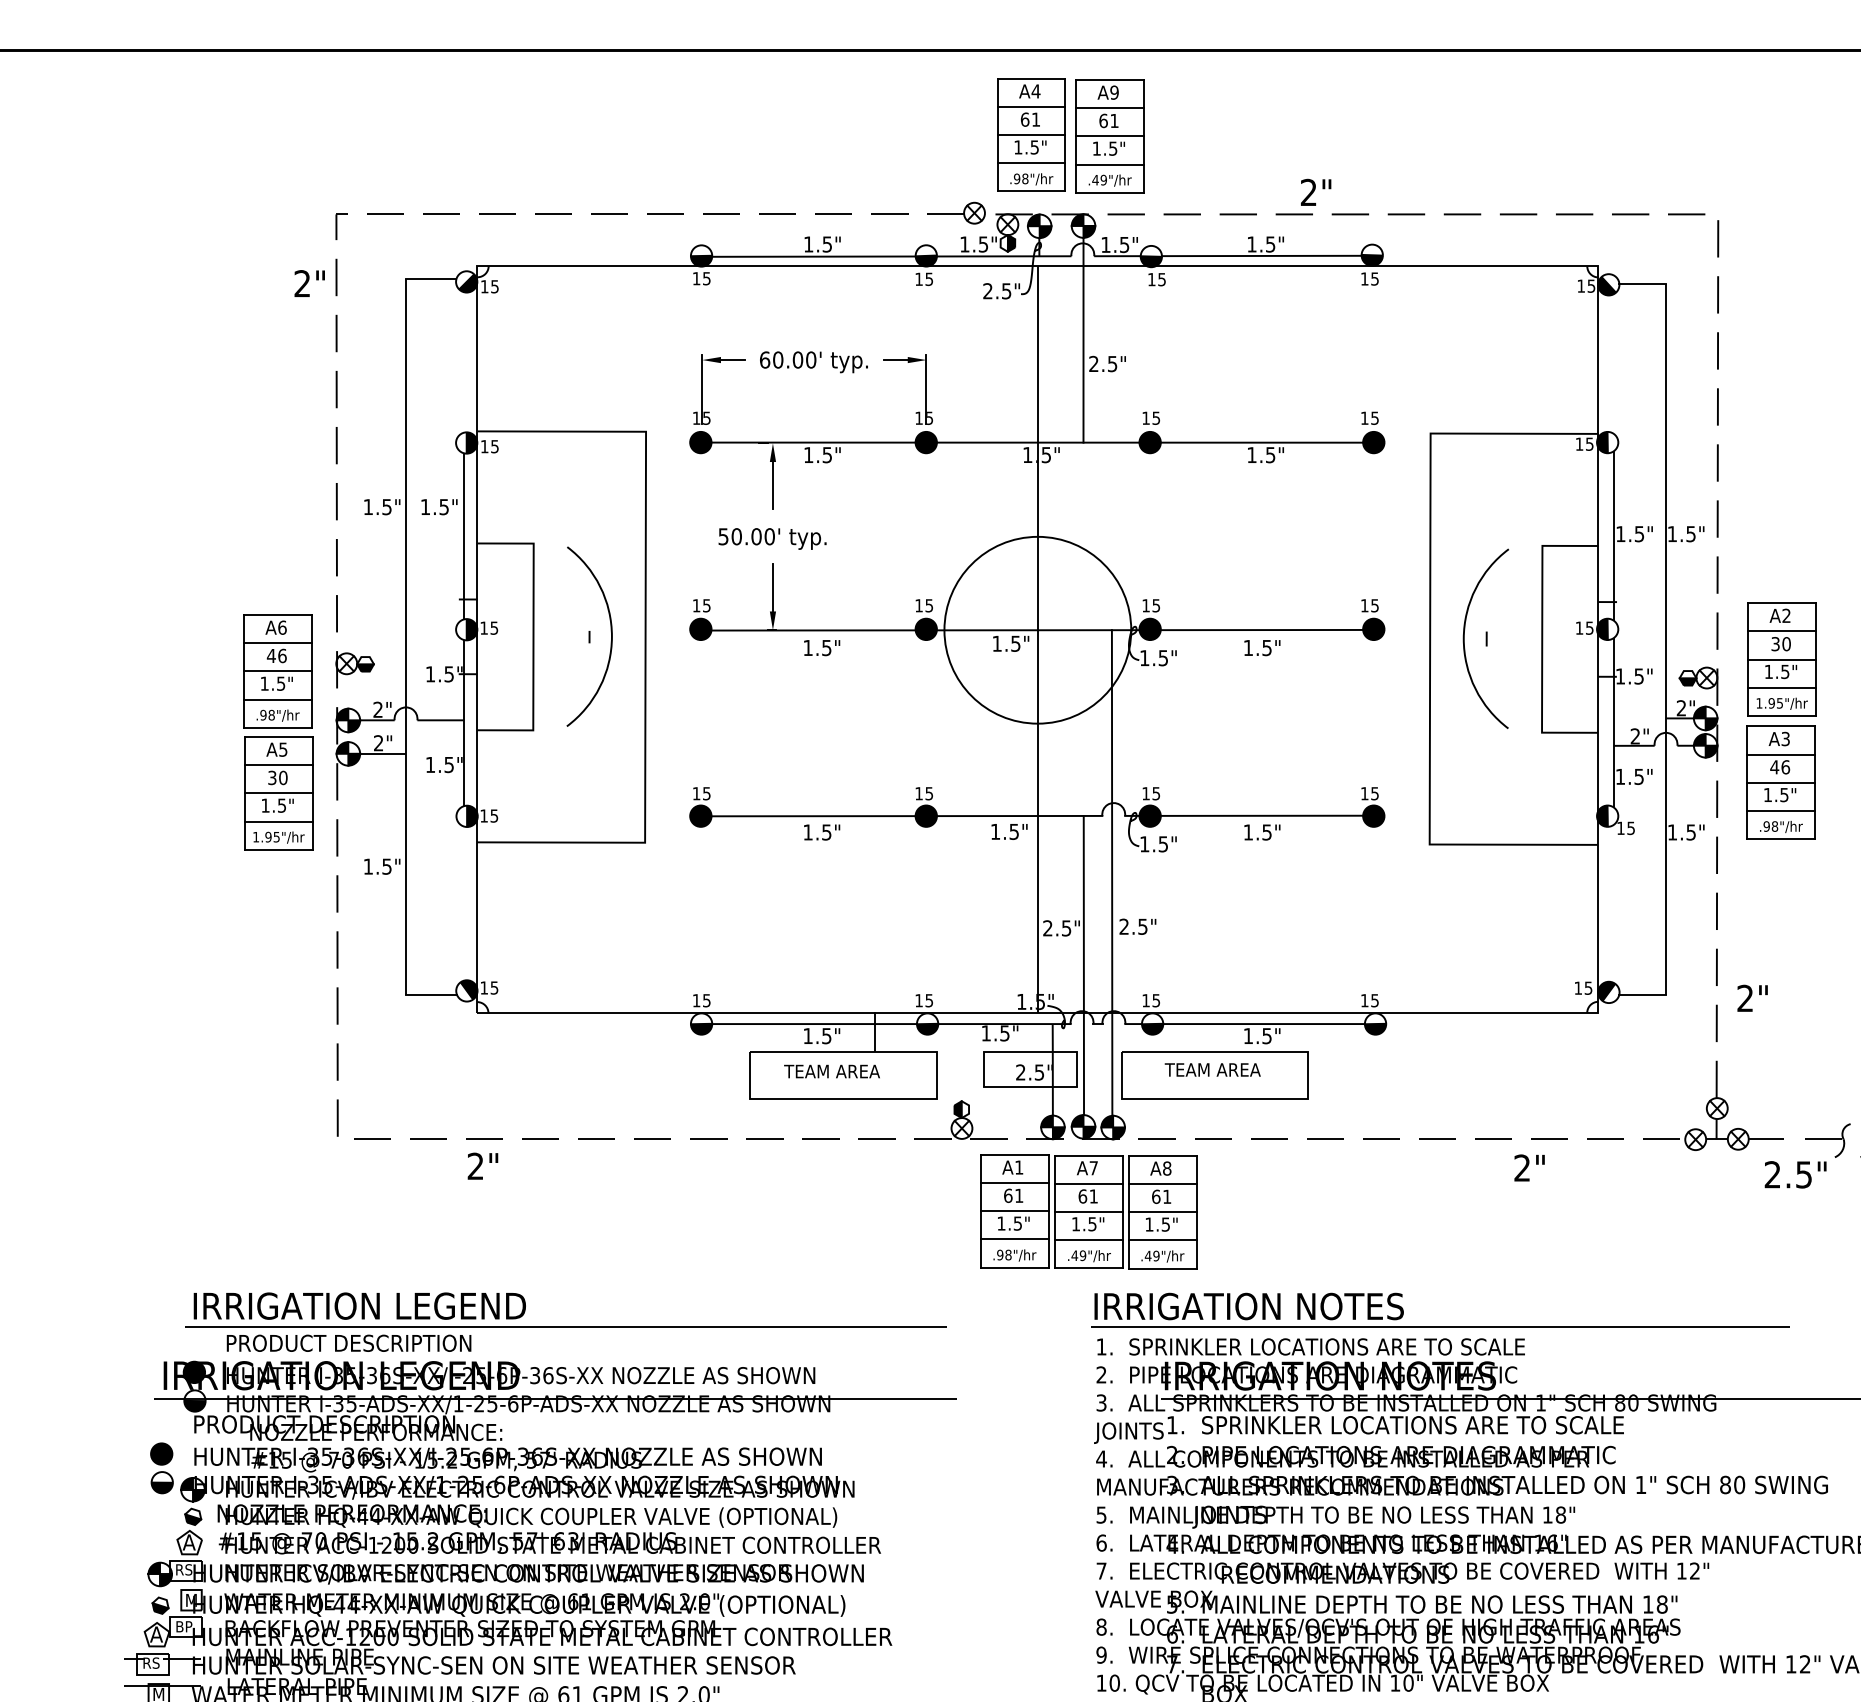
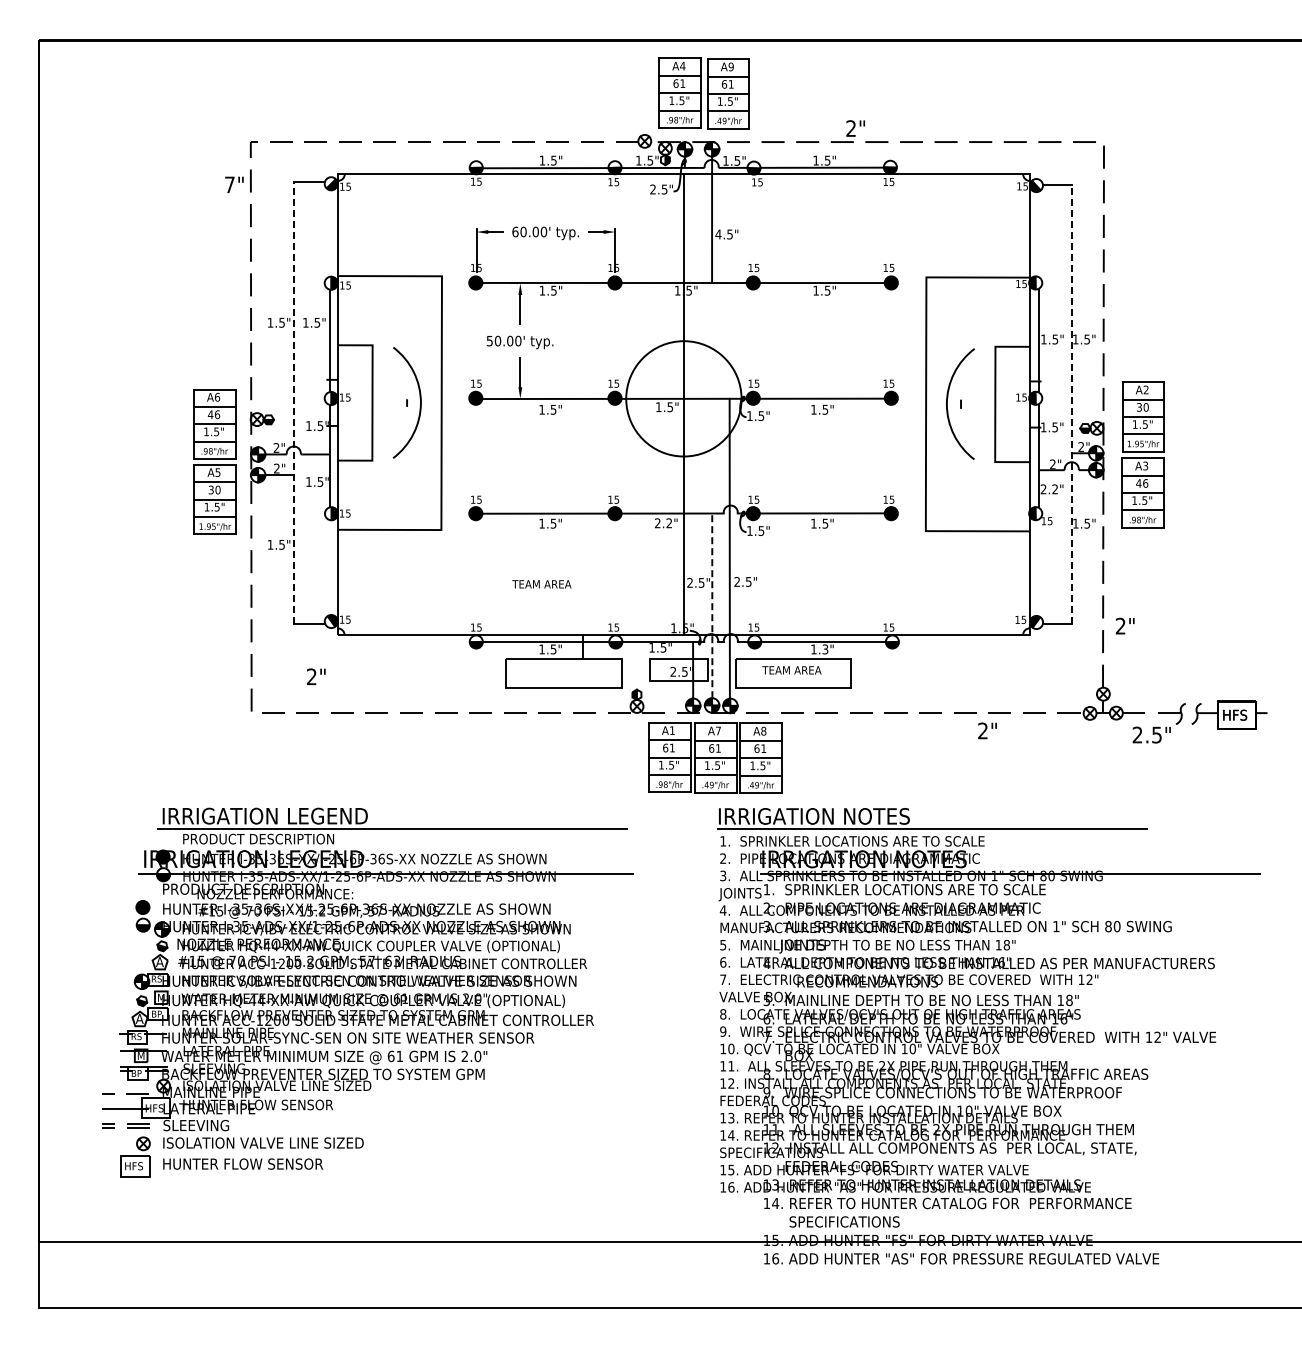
text: (301, 283) -> (229, 184), 2" -> 7"
text: (1093, 364) -> (718, 234), 2.5" -> 4.5"
line: (405, 637) -> (293, 403), solid -> dashed
line: (1667, 637) -> (1072, 403), solid -> dashed
text: (1628, 777) -> (1048, 489), 1.5" -> 2.2"
text: (1004, 832) -> (663, 523), 1.5" -> 2.2"
line: (1084, 964) -> (712, 605), solid -> dashed
text: (1267, 1034) -> (825, 648), 1.5" -> 1.3"
text: (831, 1071) -> (541, 584), moved
text: (483, 1165) -> (316, 676), moved

